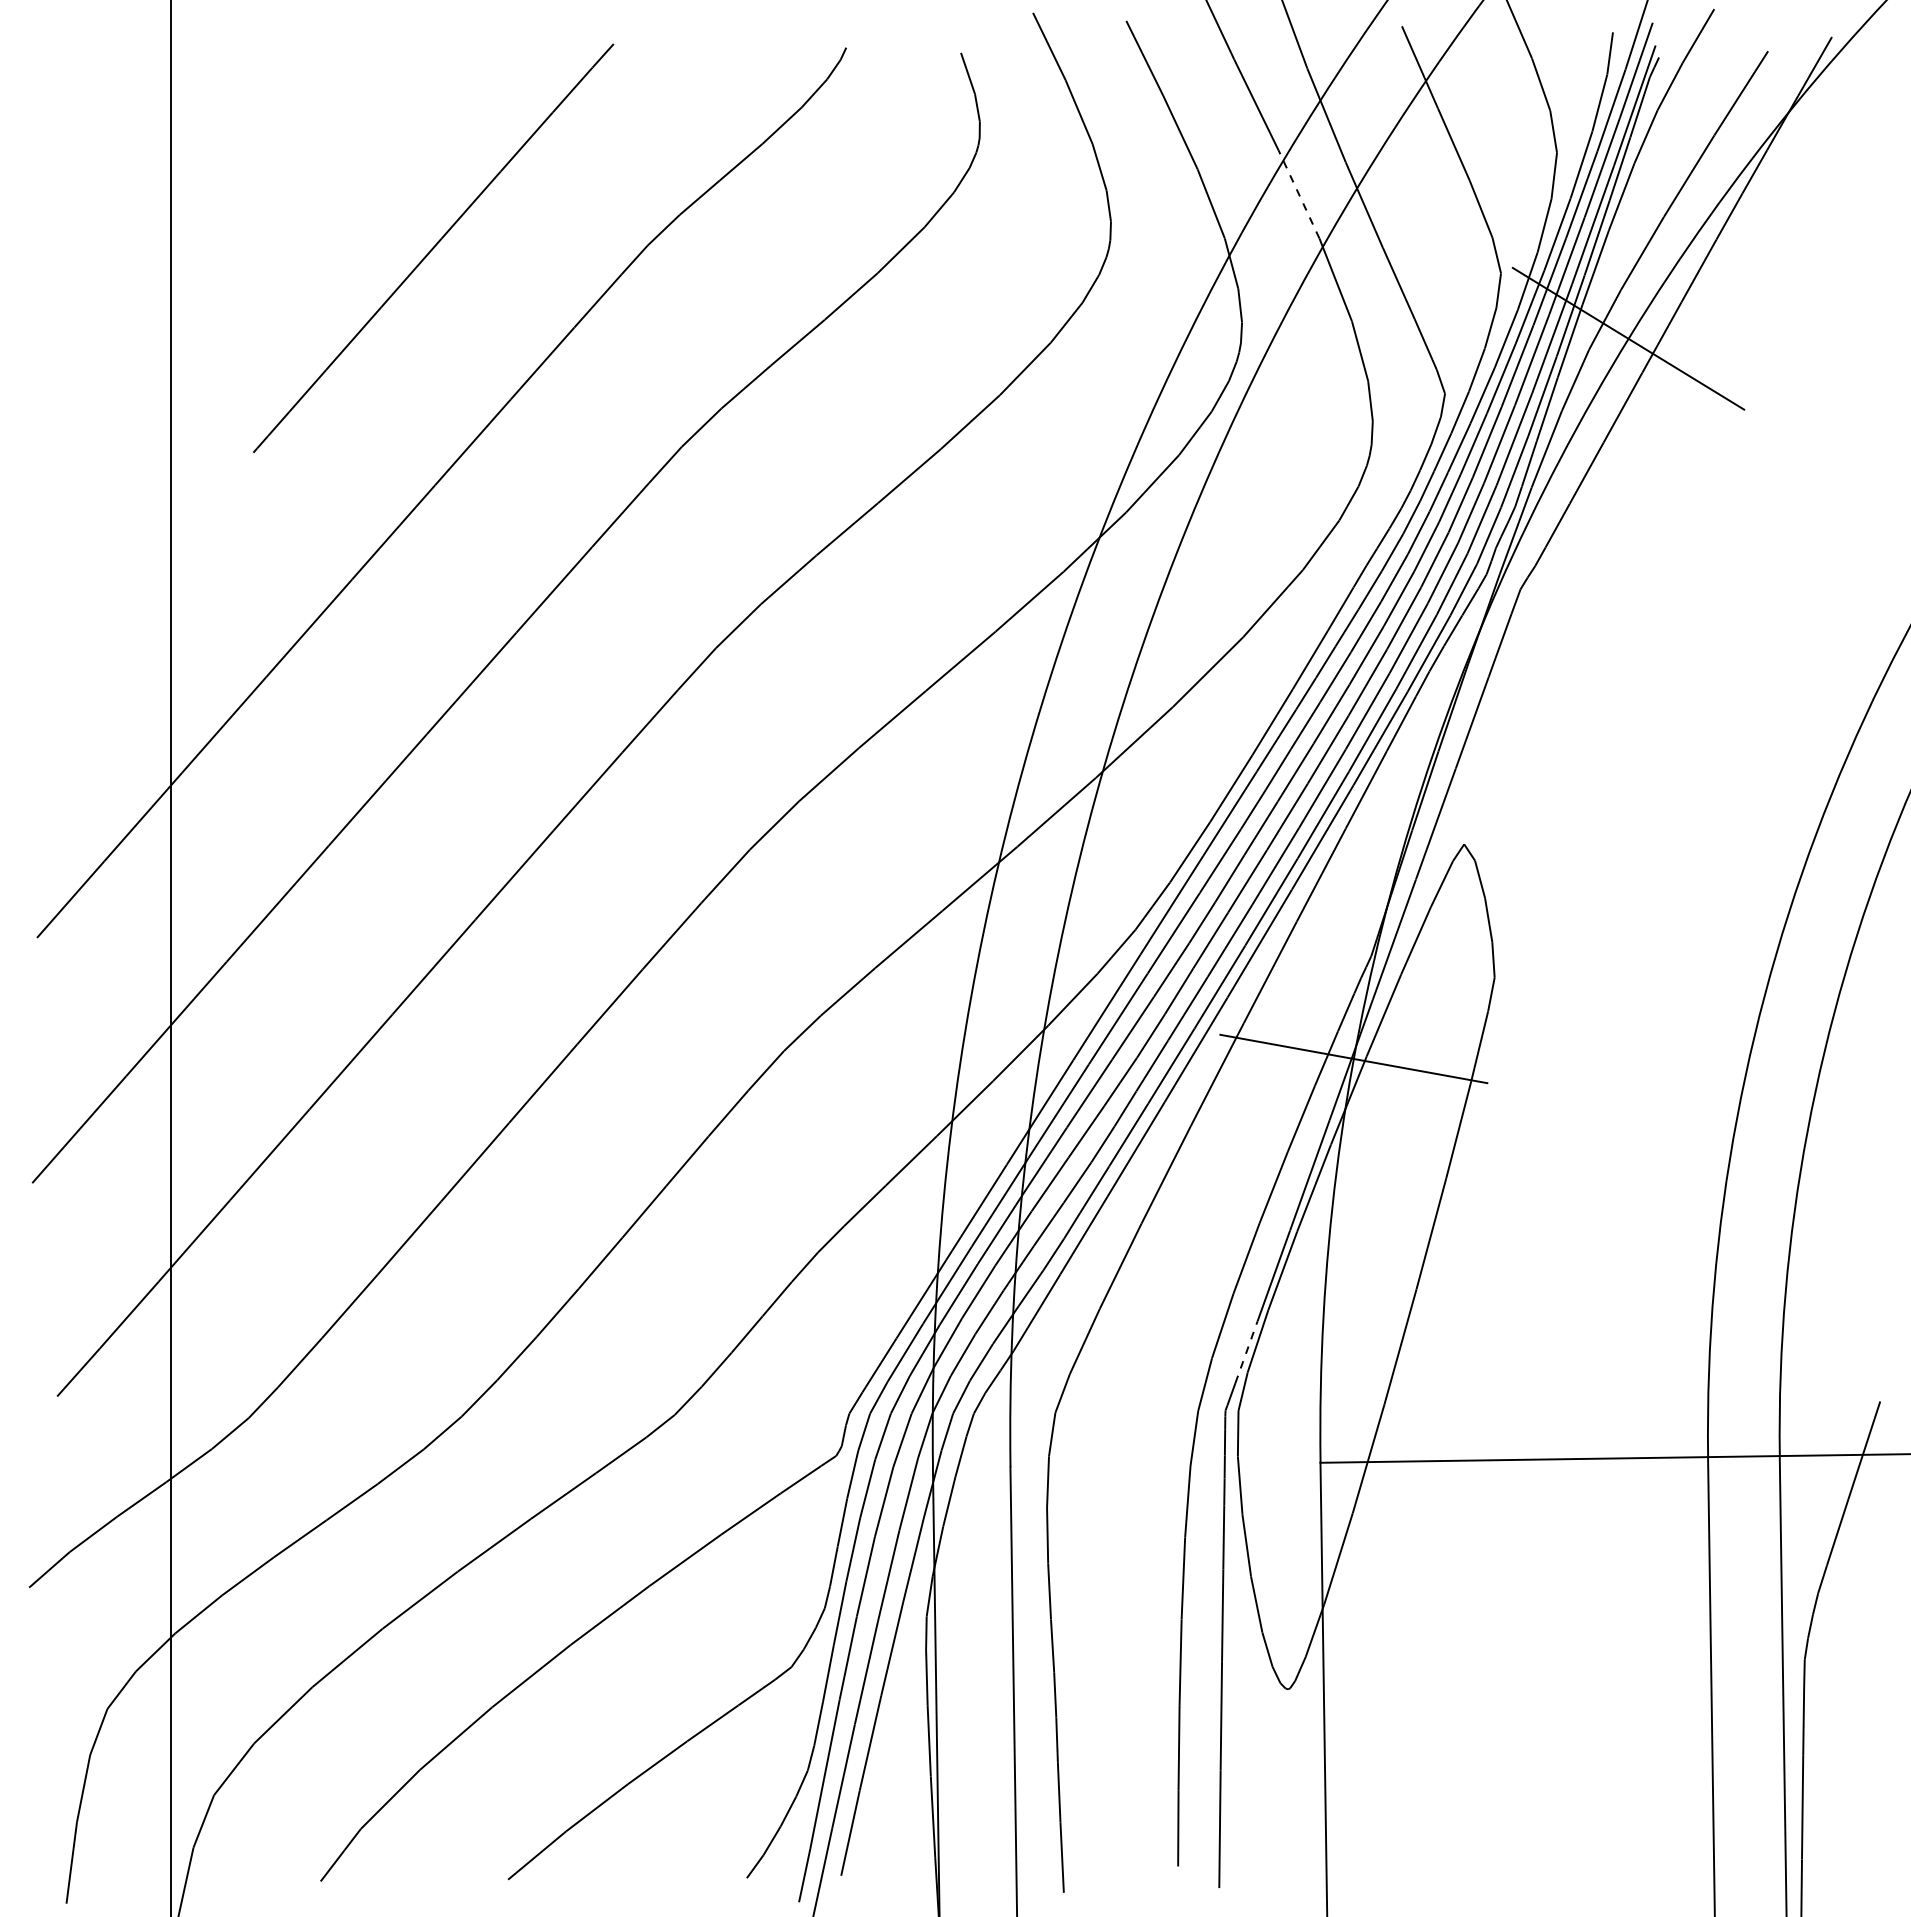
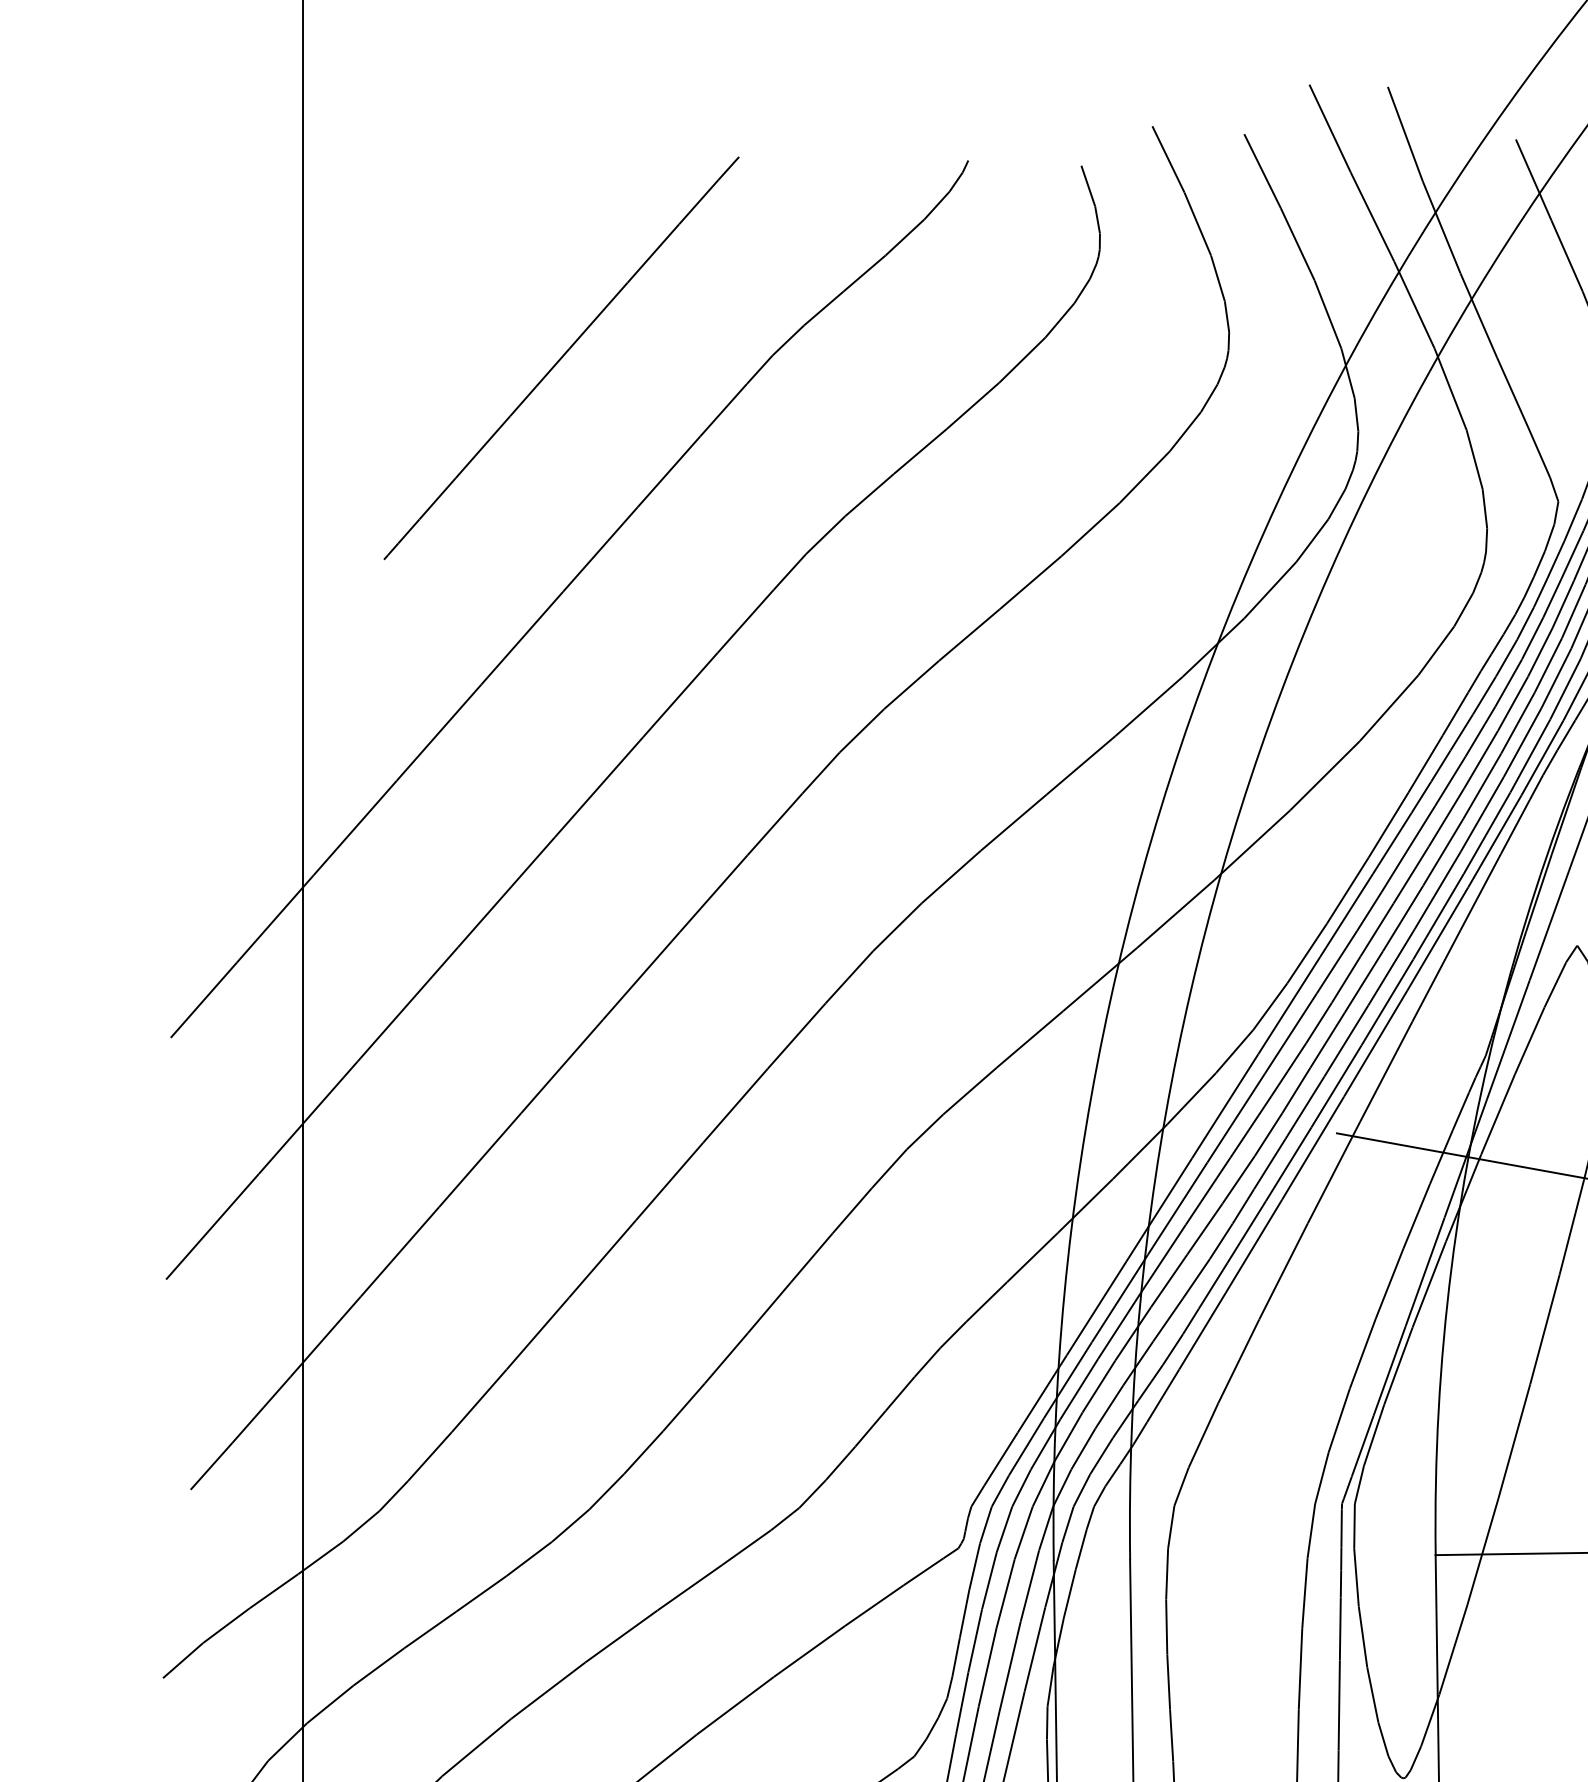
line: (1298, 194) -> (1413, 305), dashed -> solid
line: (1246, 1352) -> (1362, 1446), dashed -> solid

